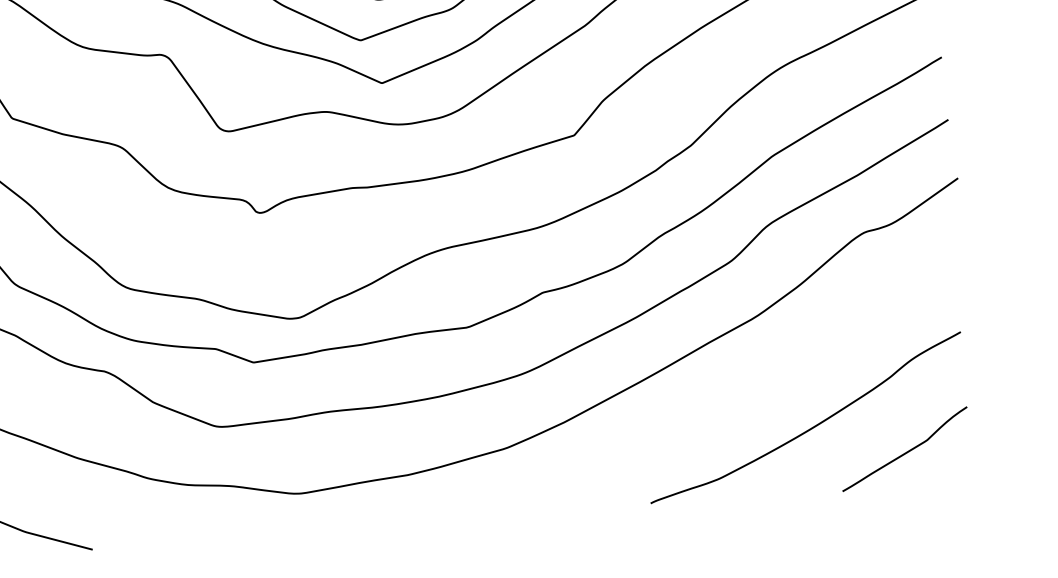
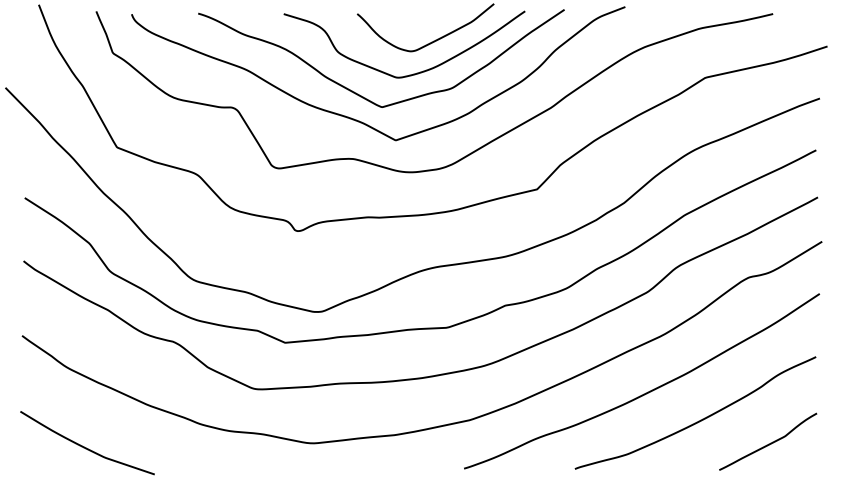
curve: (737, 395) -> (645, 392), added

